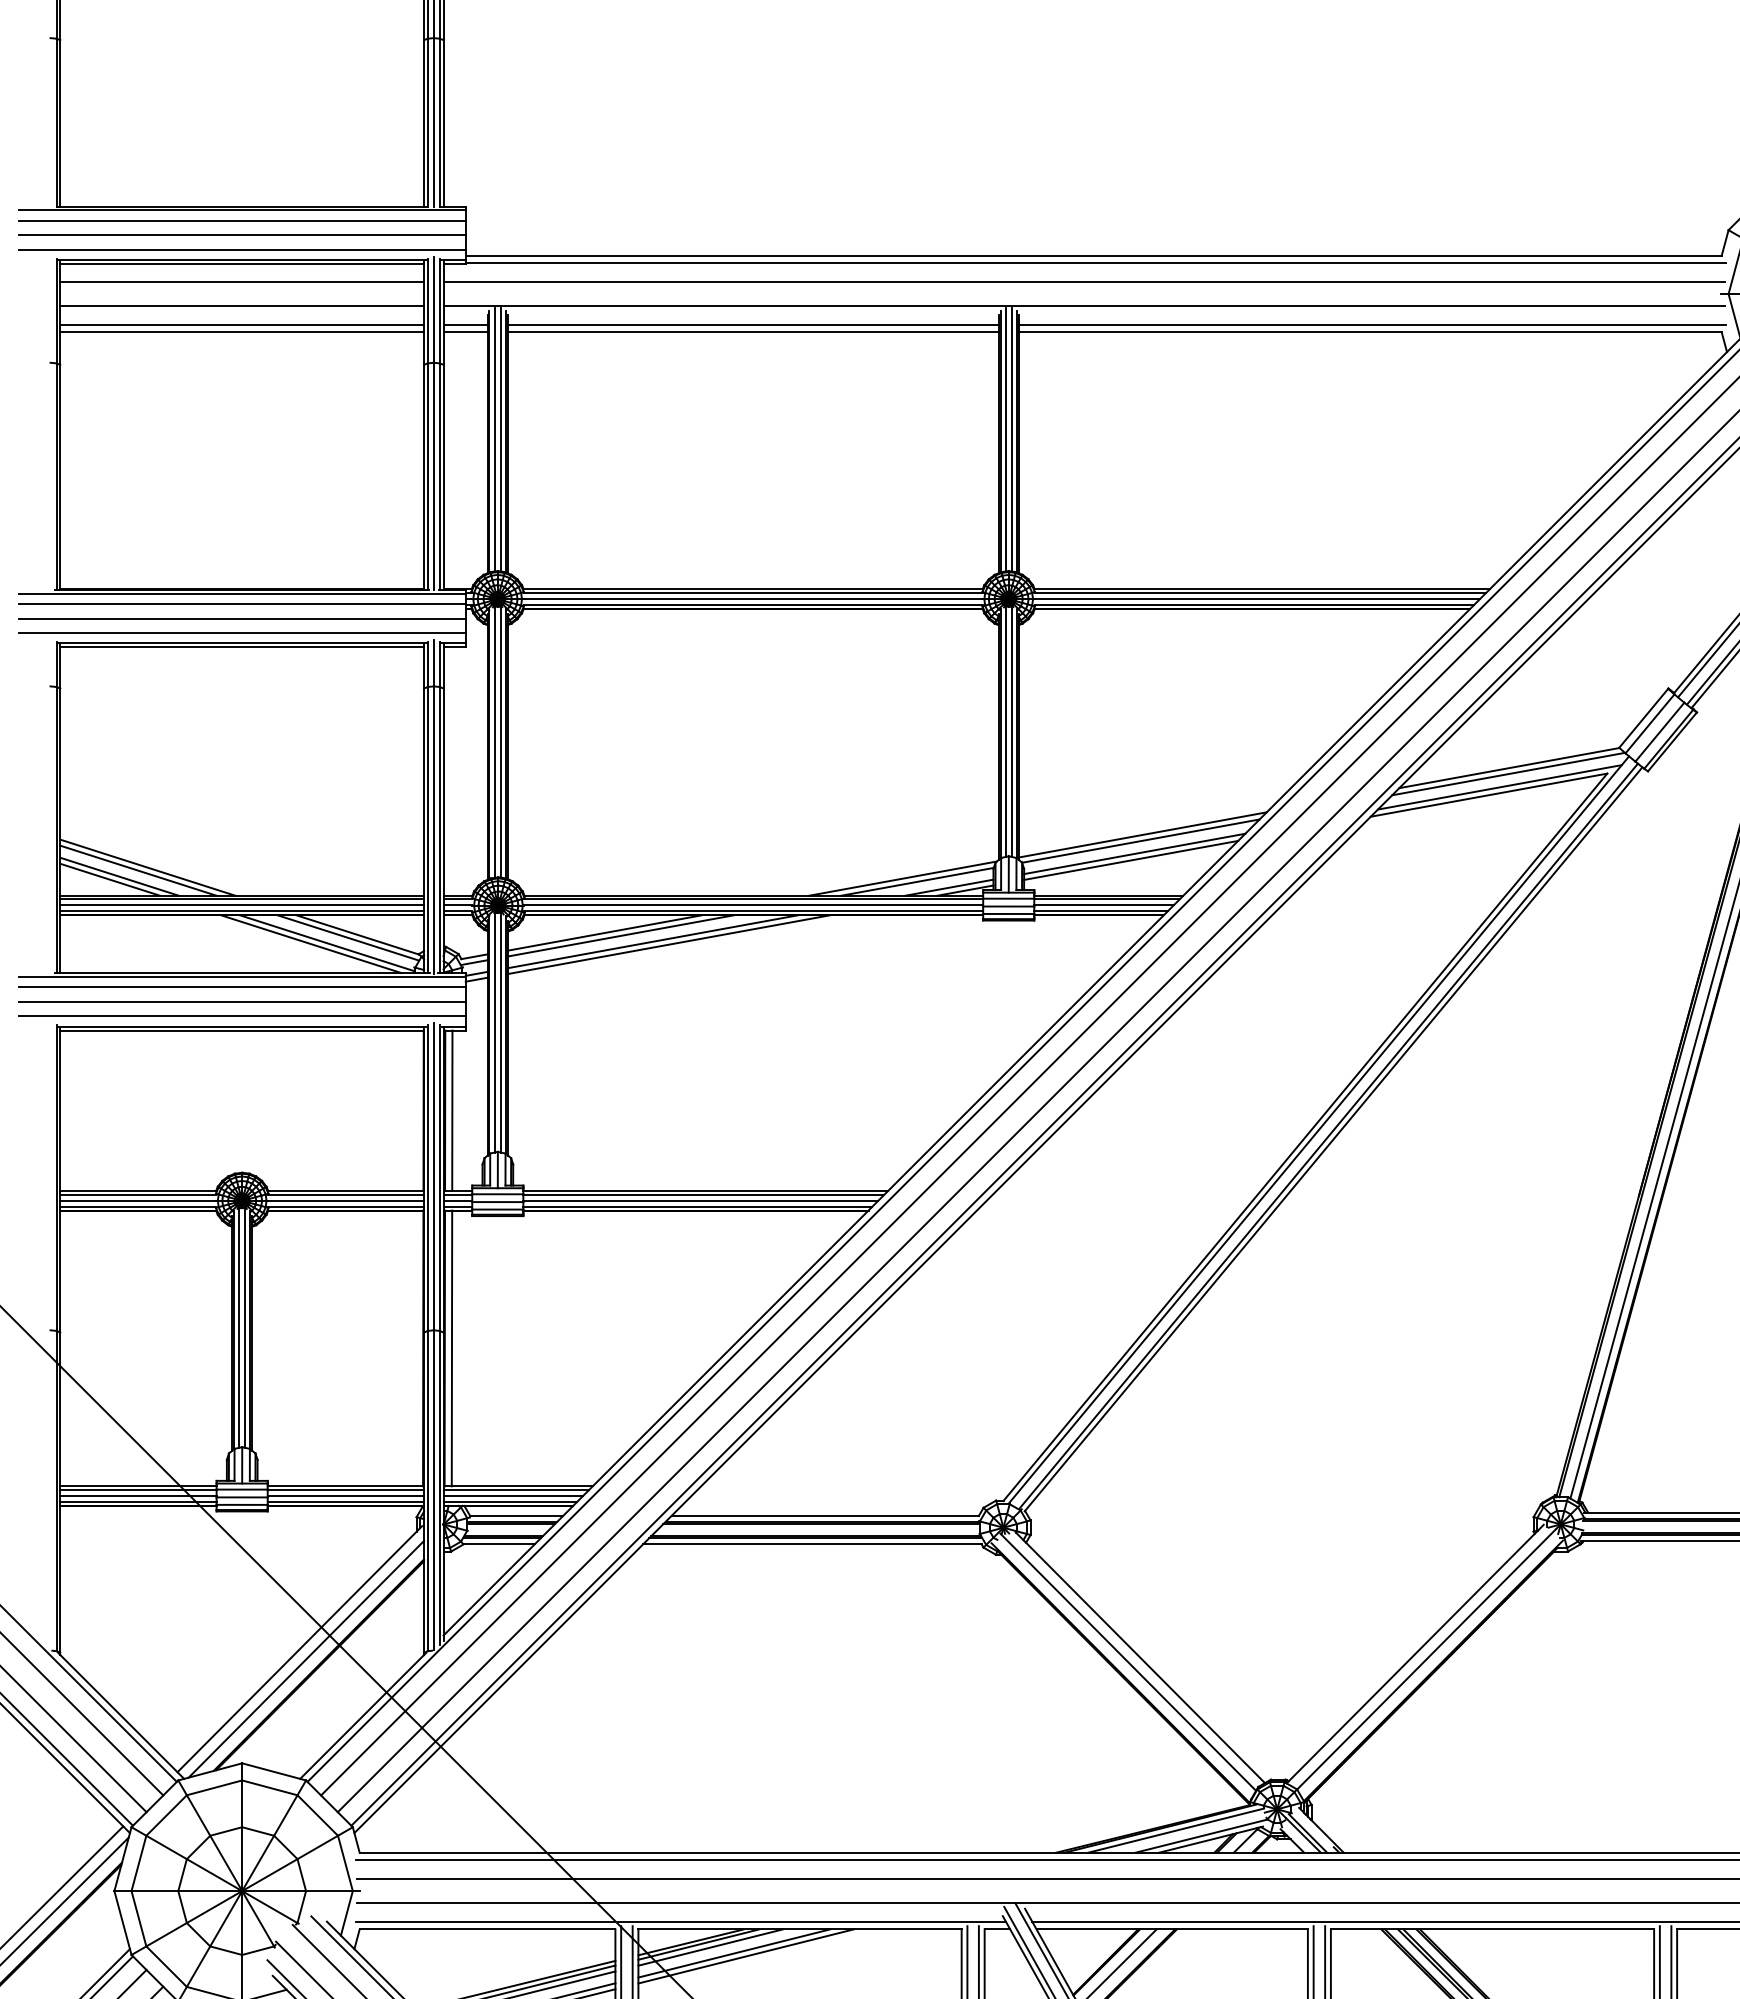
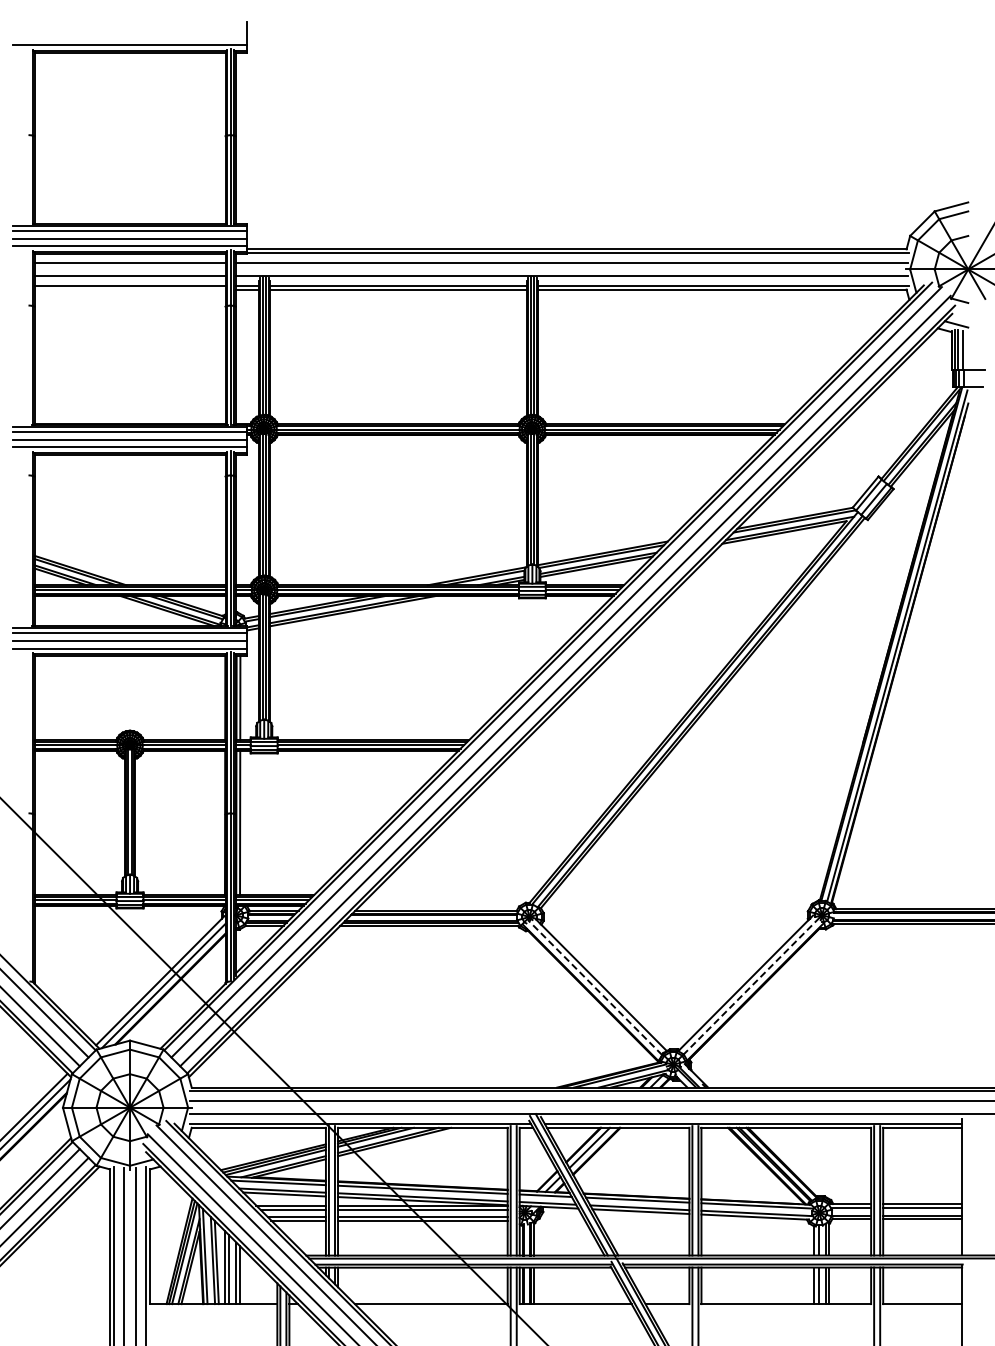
line: (241, 332) -> (129, 289), removed
line: (1426, 1660) -> (751, 986), solid -> dashed
line: (1127, 1662) -> (594, 987), solid -> dashed

